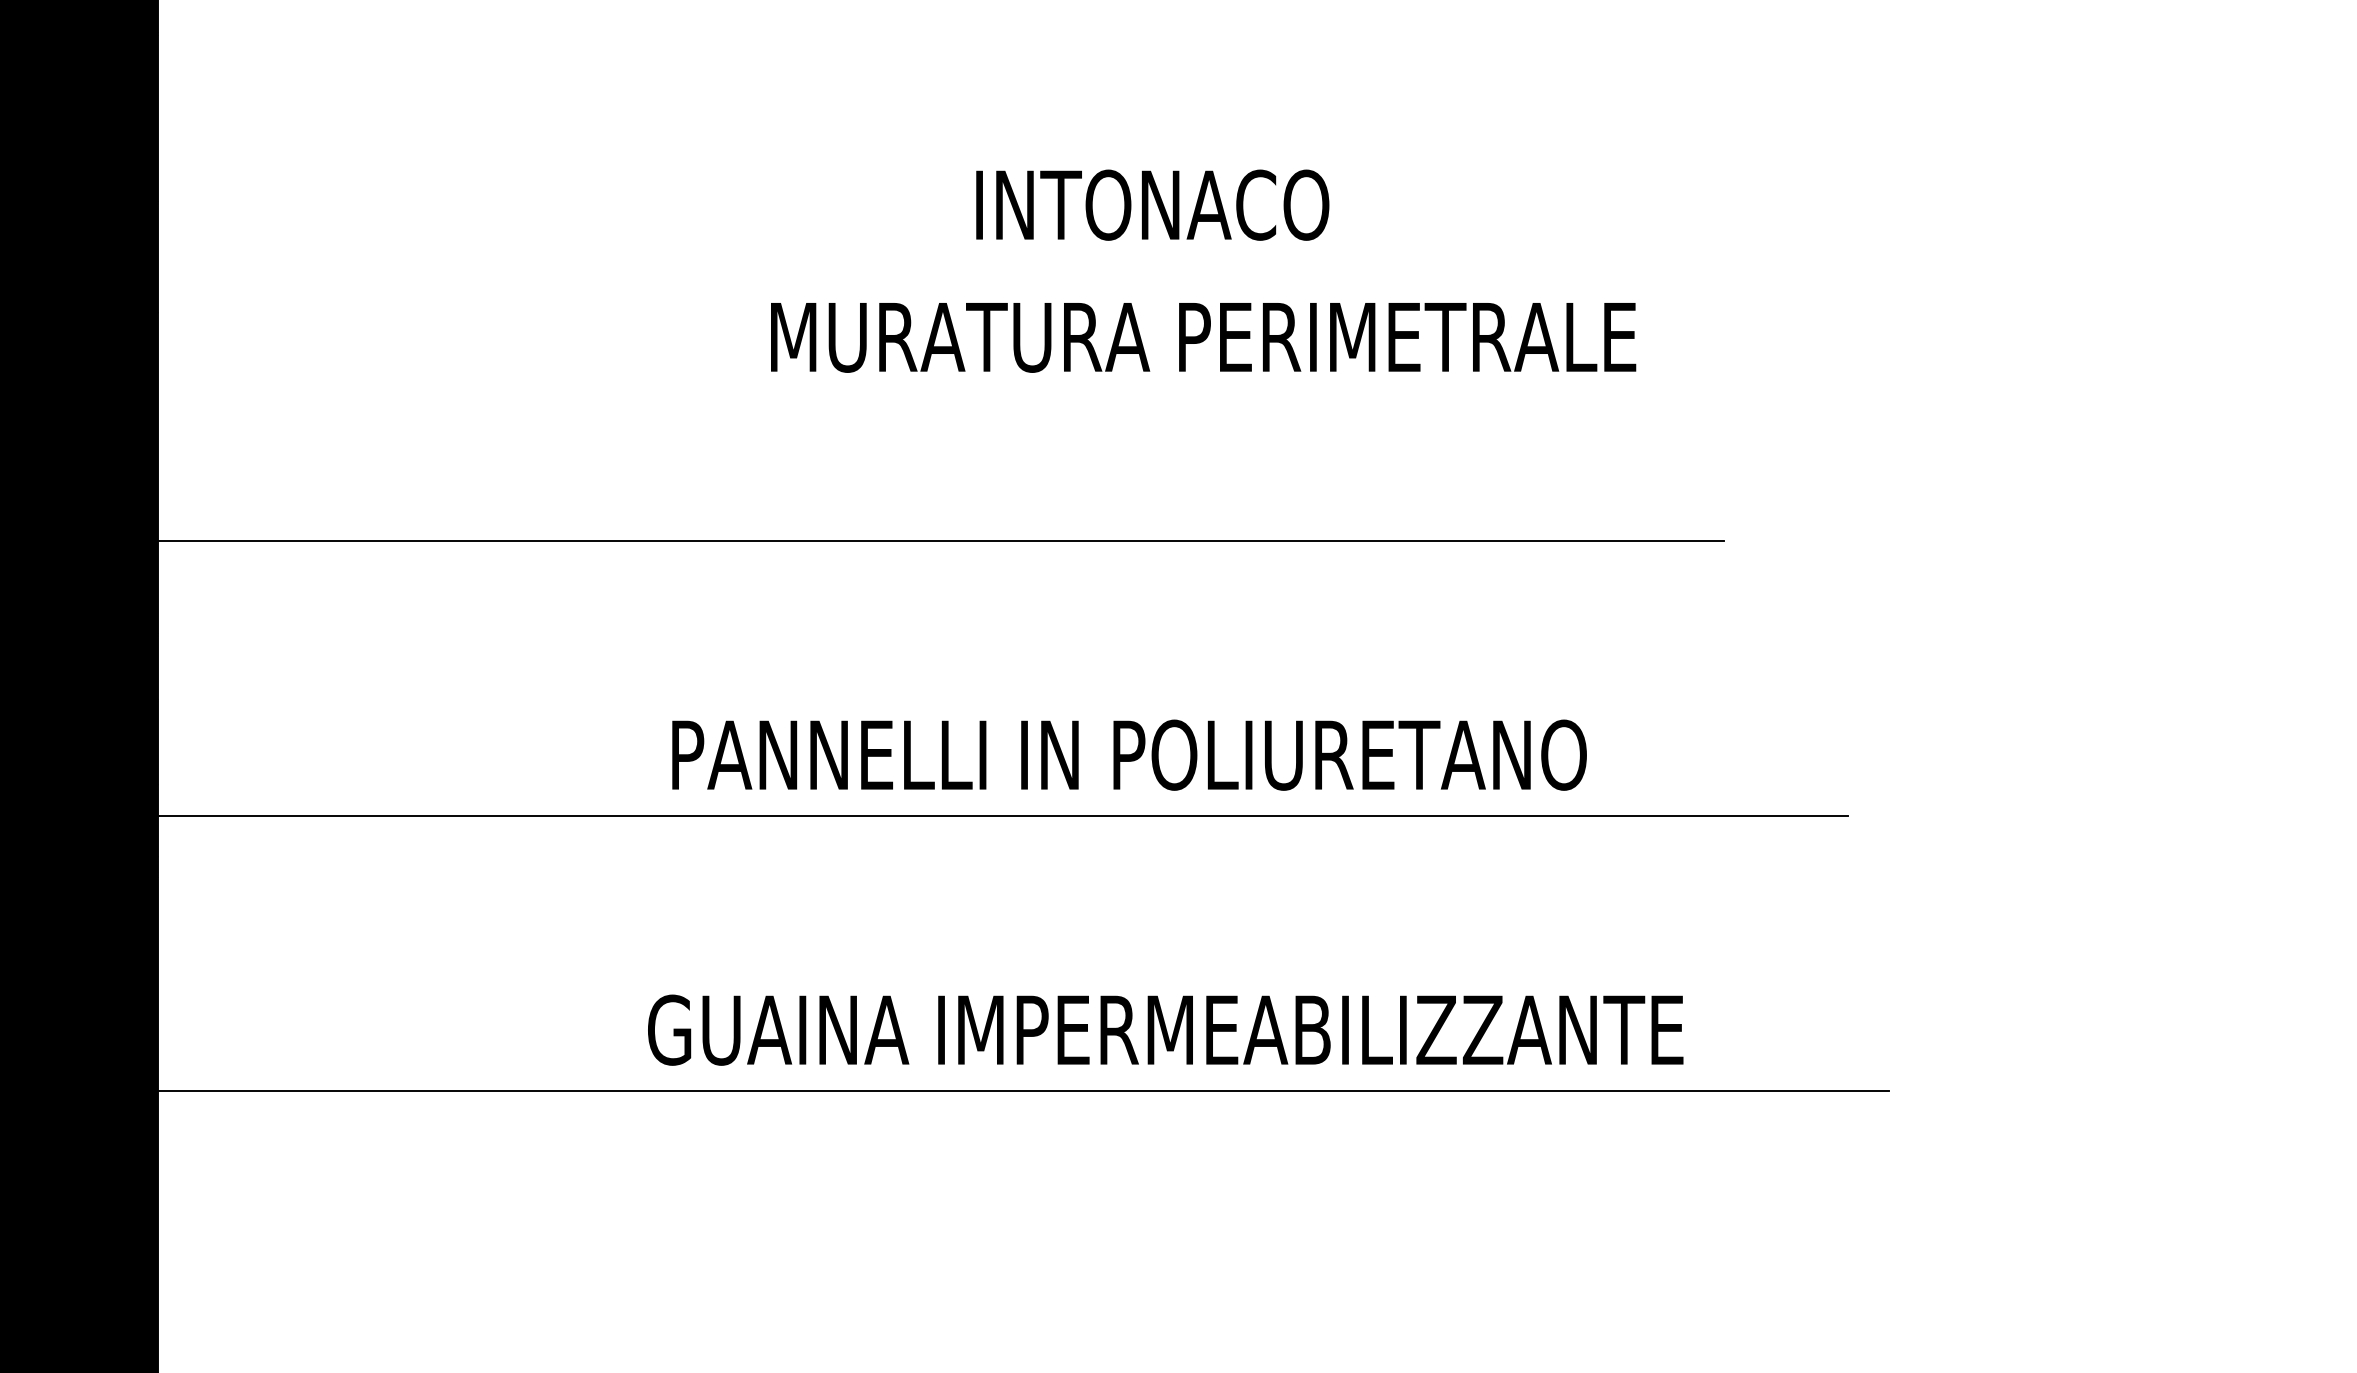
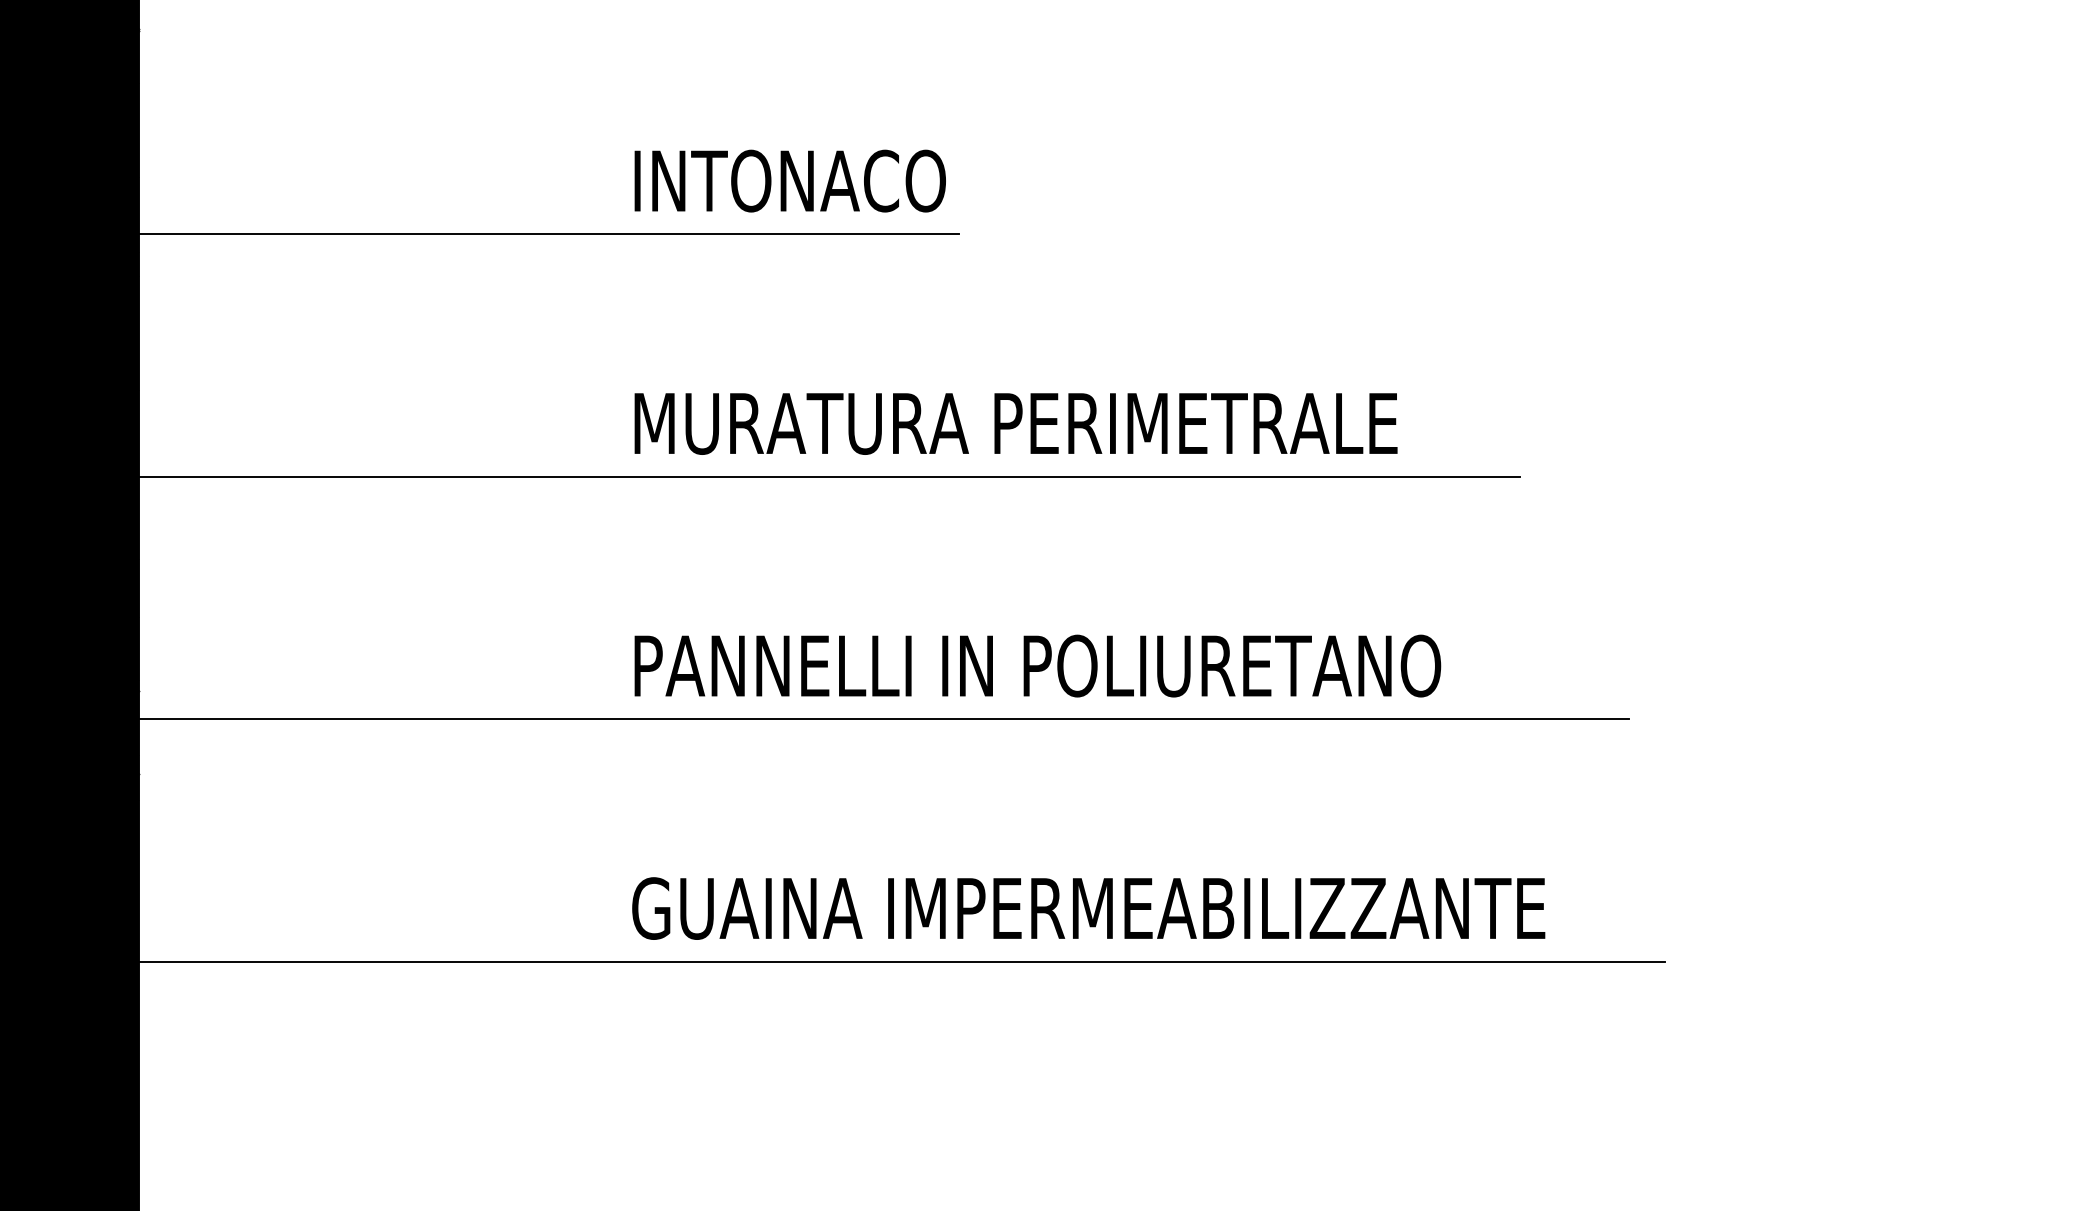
text: (1151, 204) -> (789, 180), moved
line: (613, 265) -> (540, 234), added
text: (1202, 337) -> (1015, 423), moved
text: (1129, 754) -> (1037, 665), moved
text: (1165, 1030) -> (1088, 908), moved

